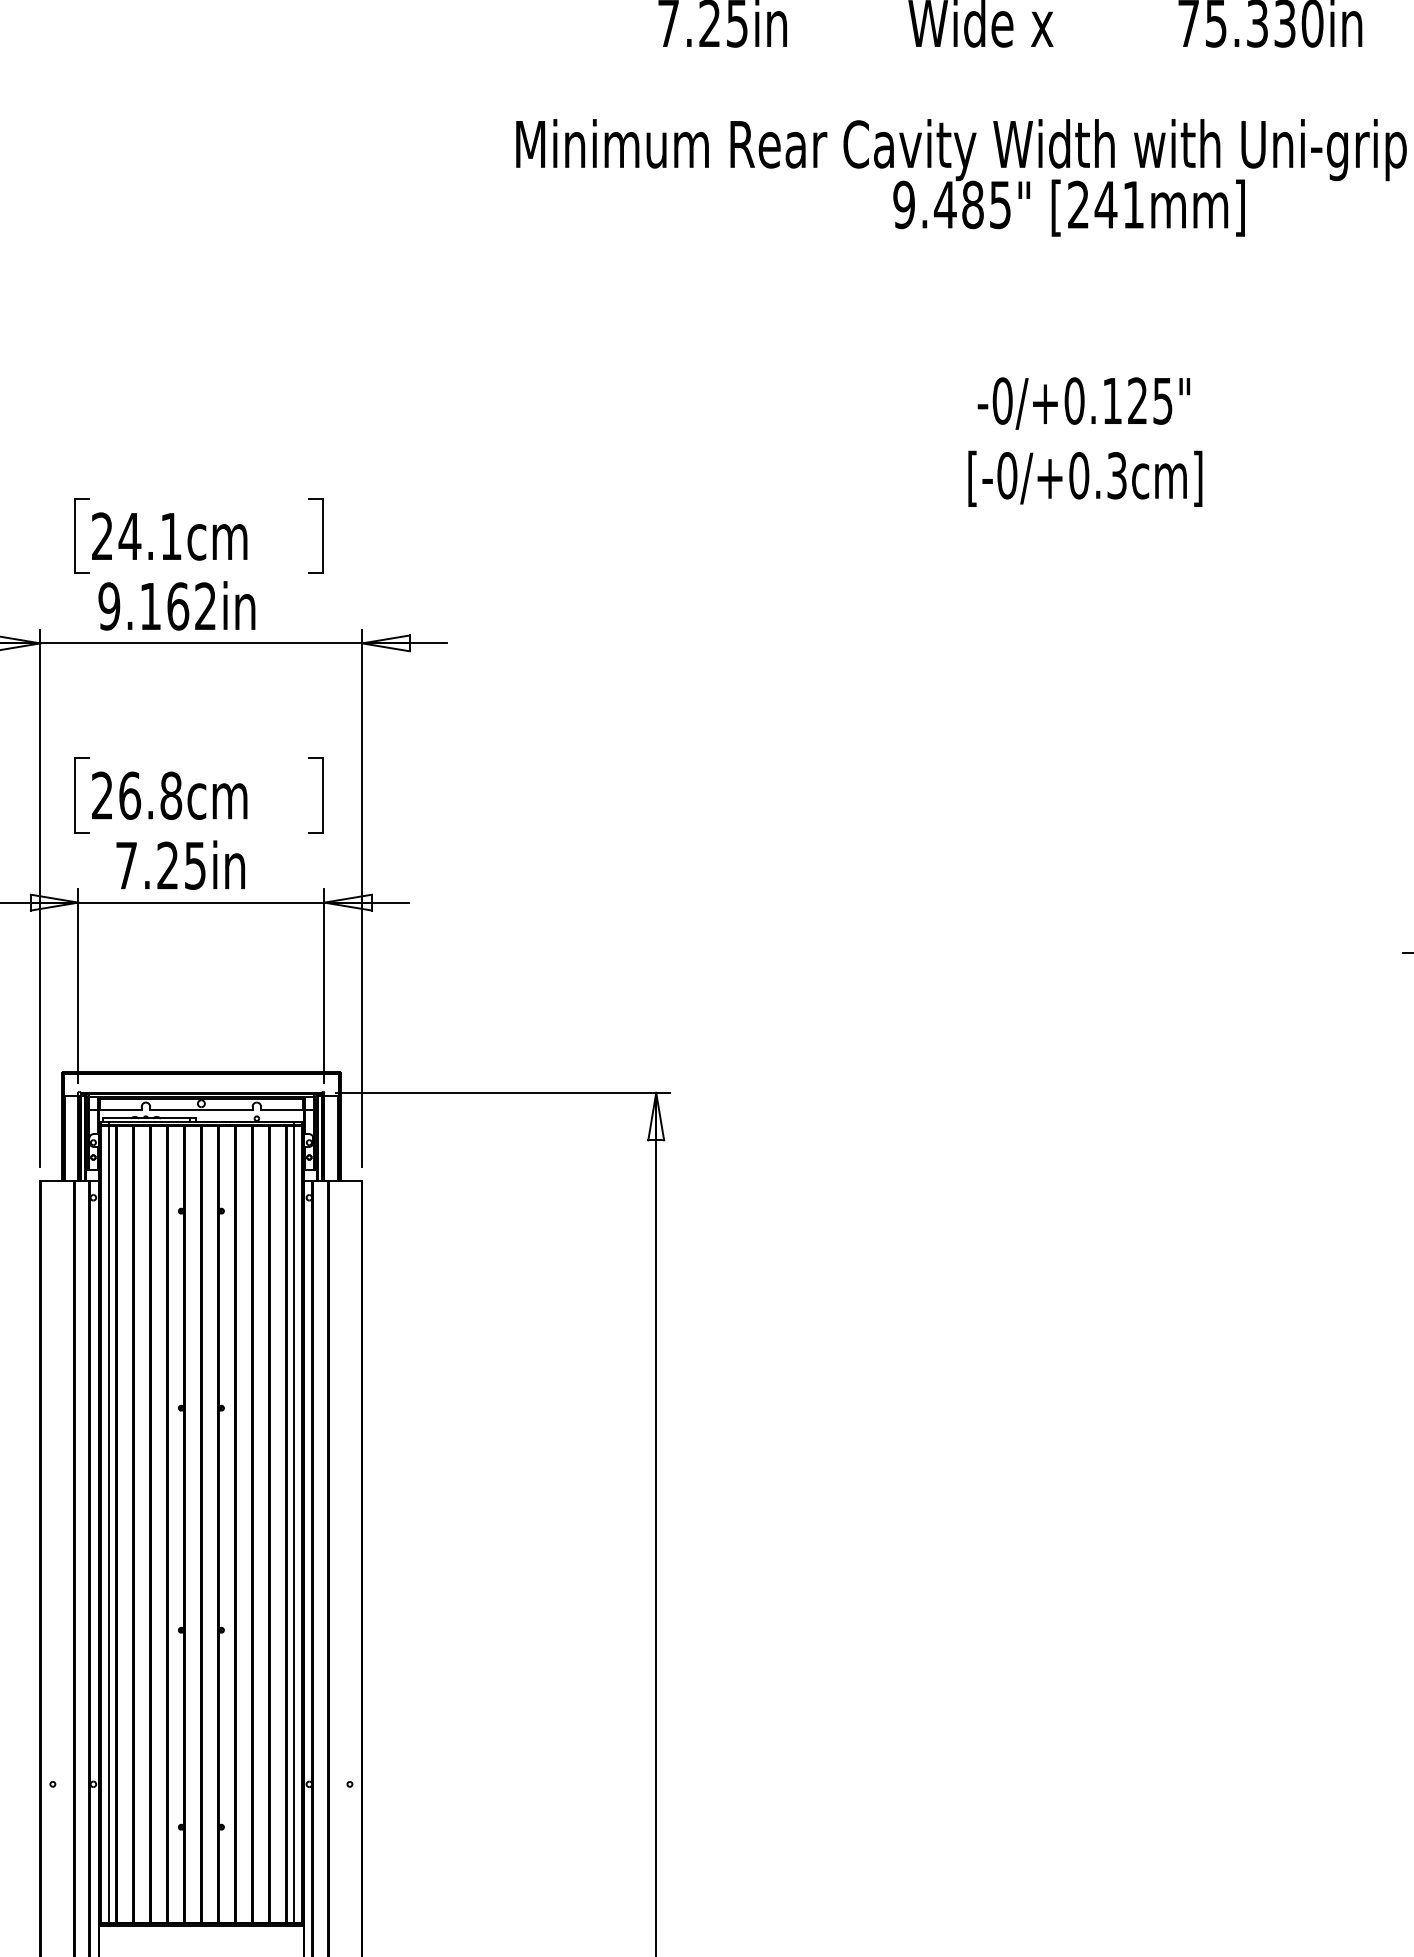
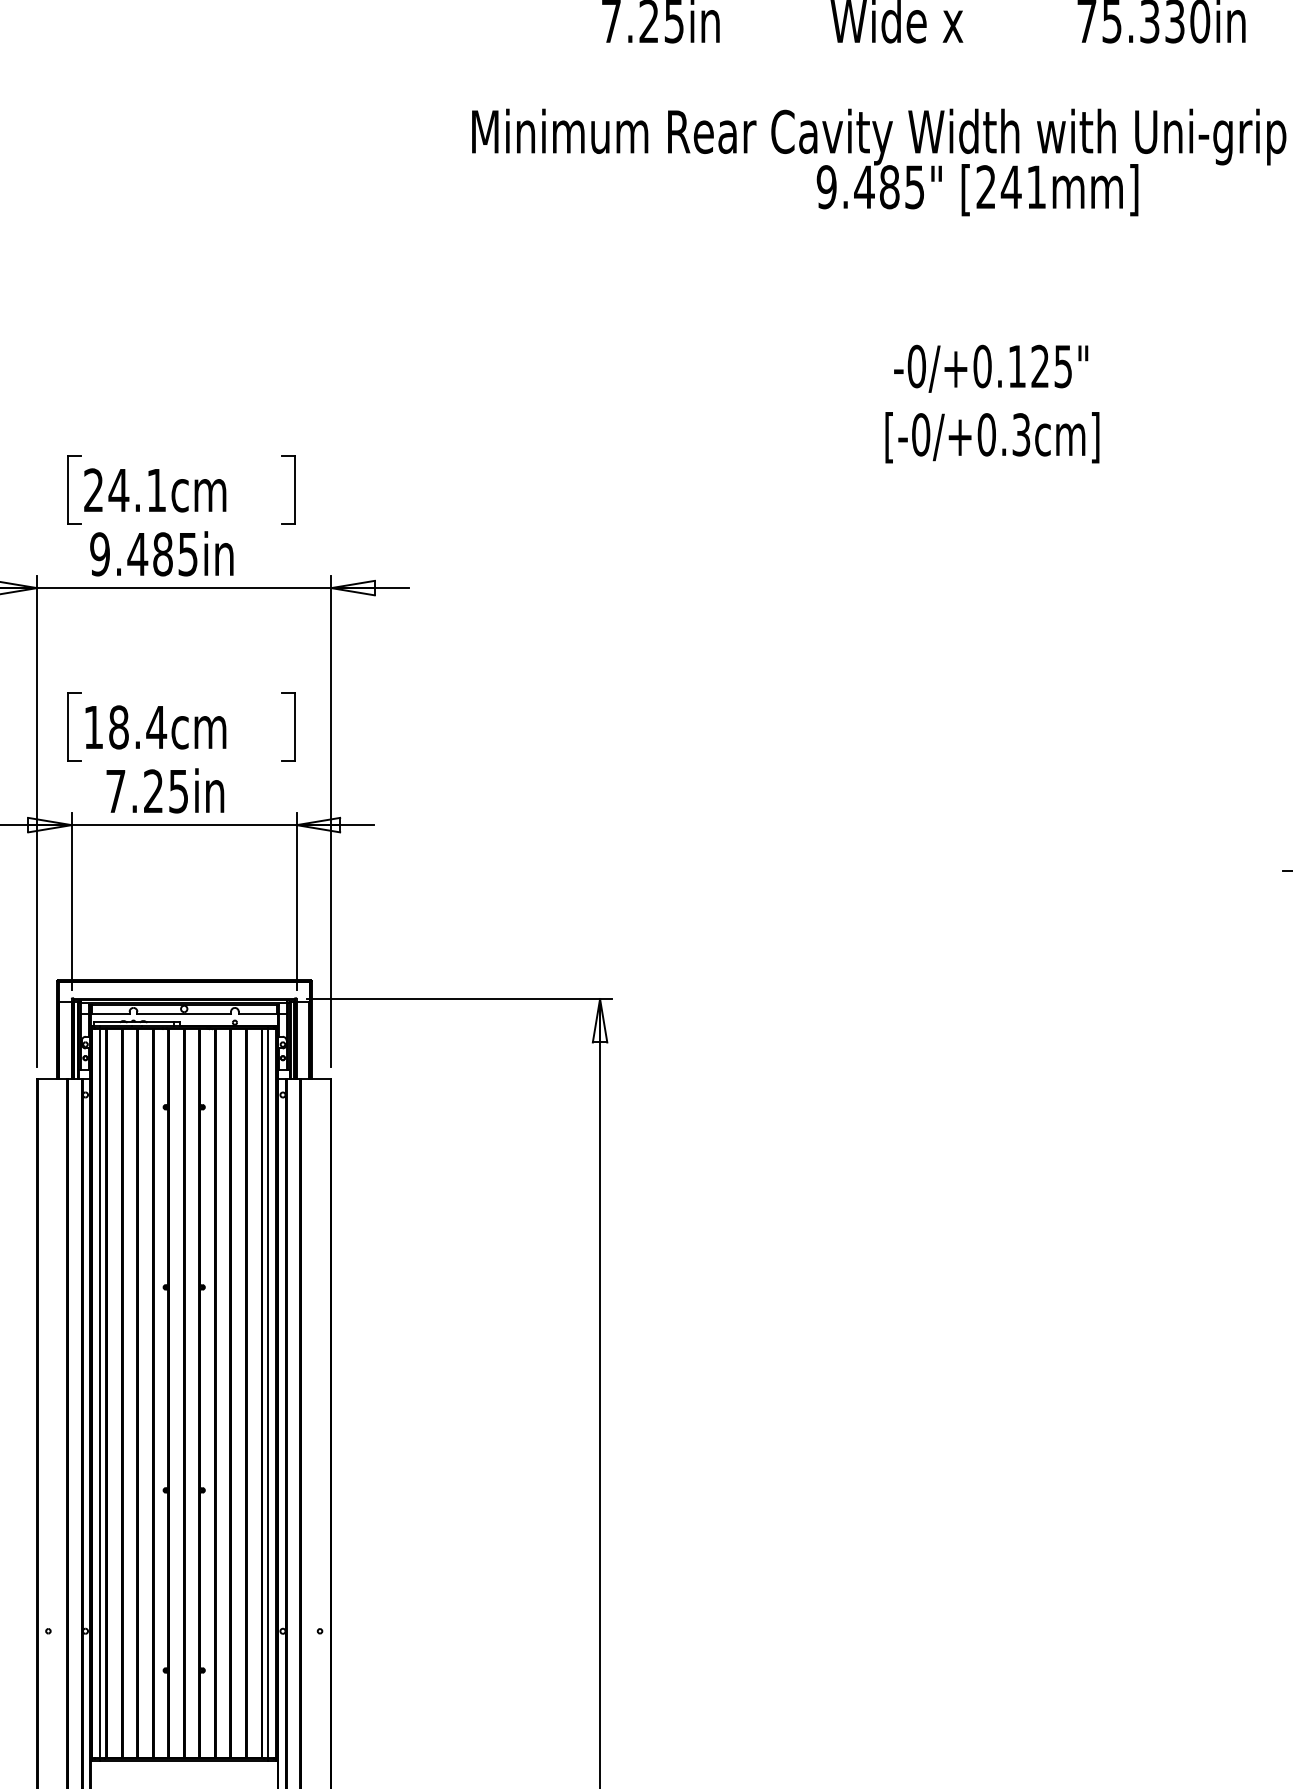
text: (177, 606) -> (162, 554), 9.162in -> 9.485in
text: (137, 795) -> (125, 727), 26.8cm -> 18.4cm

